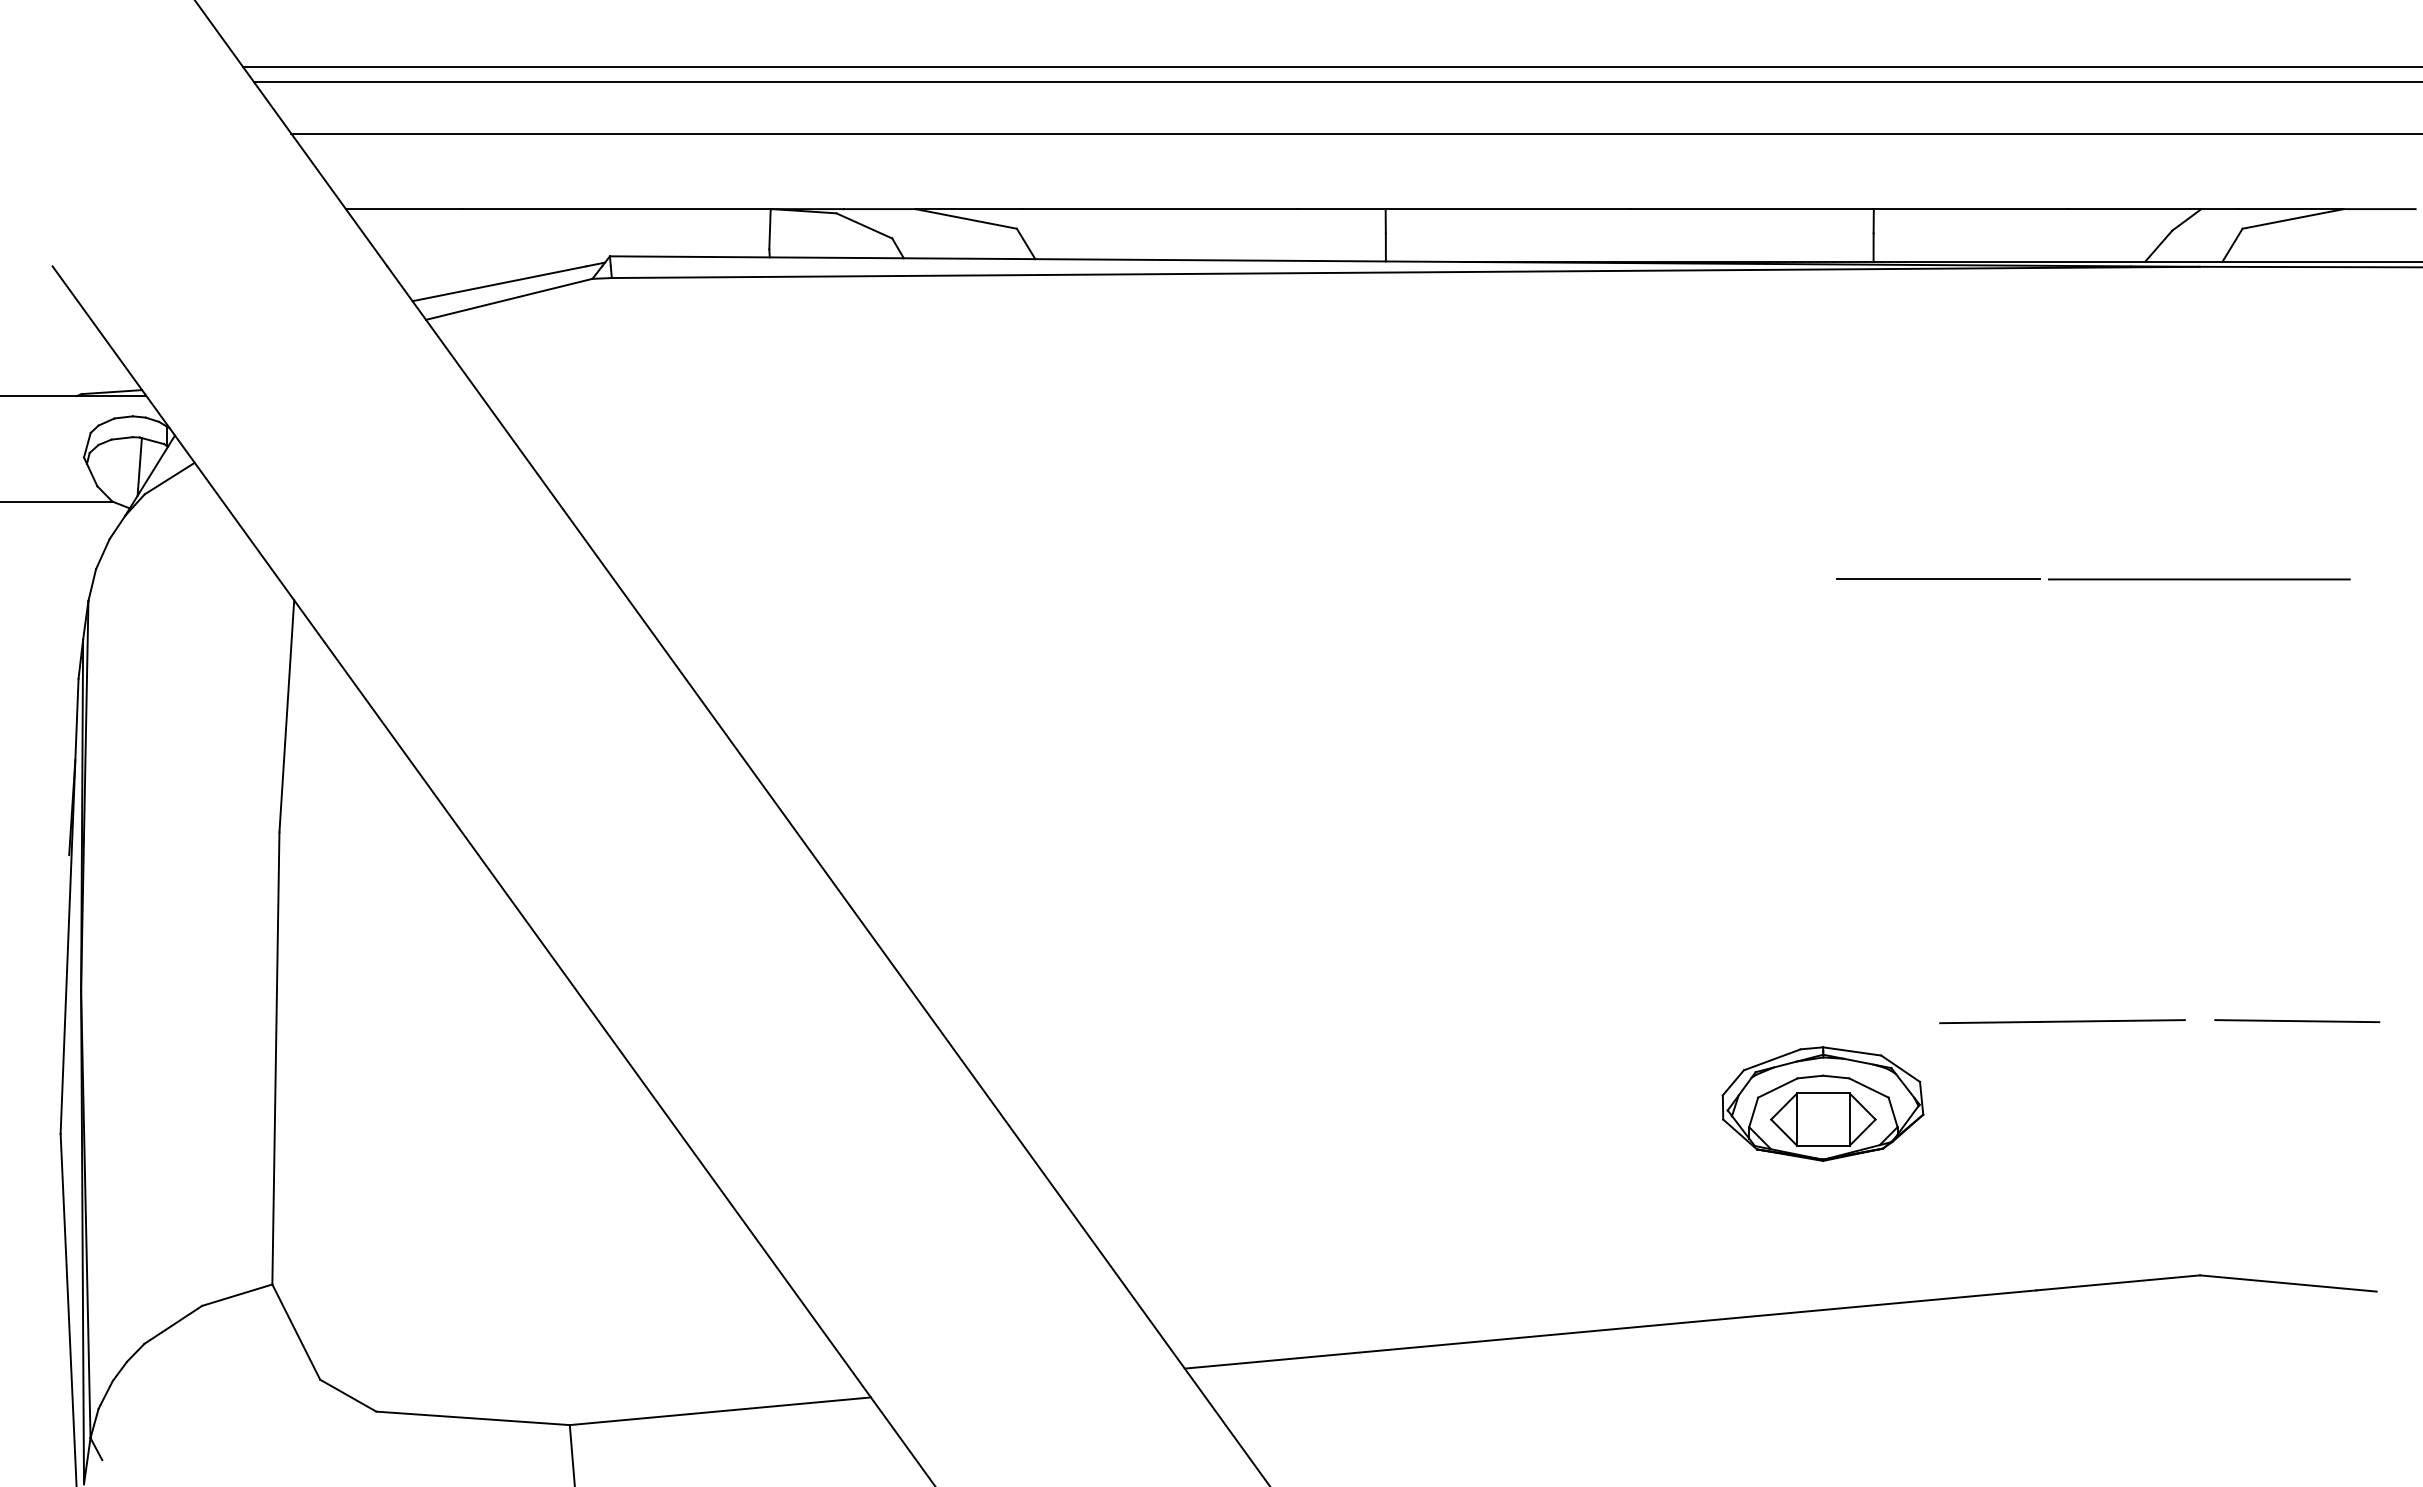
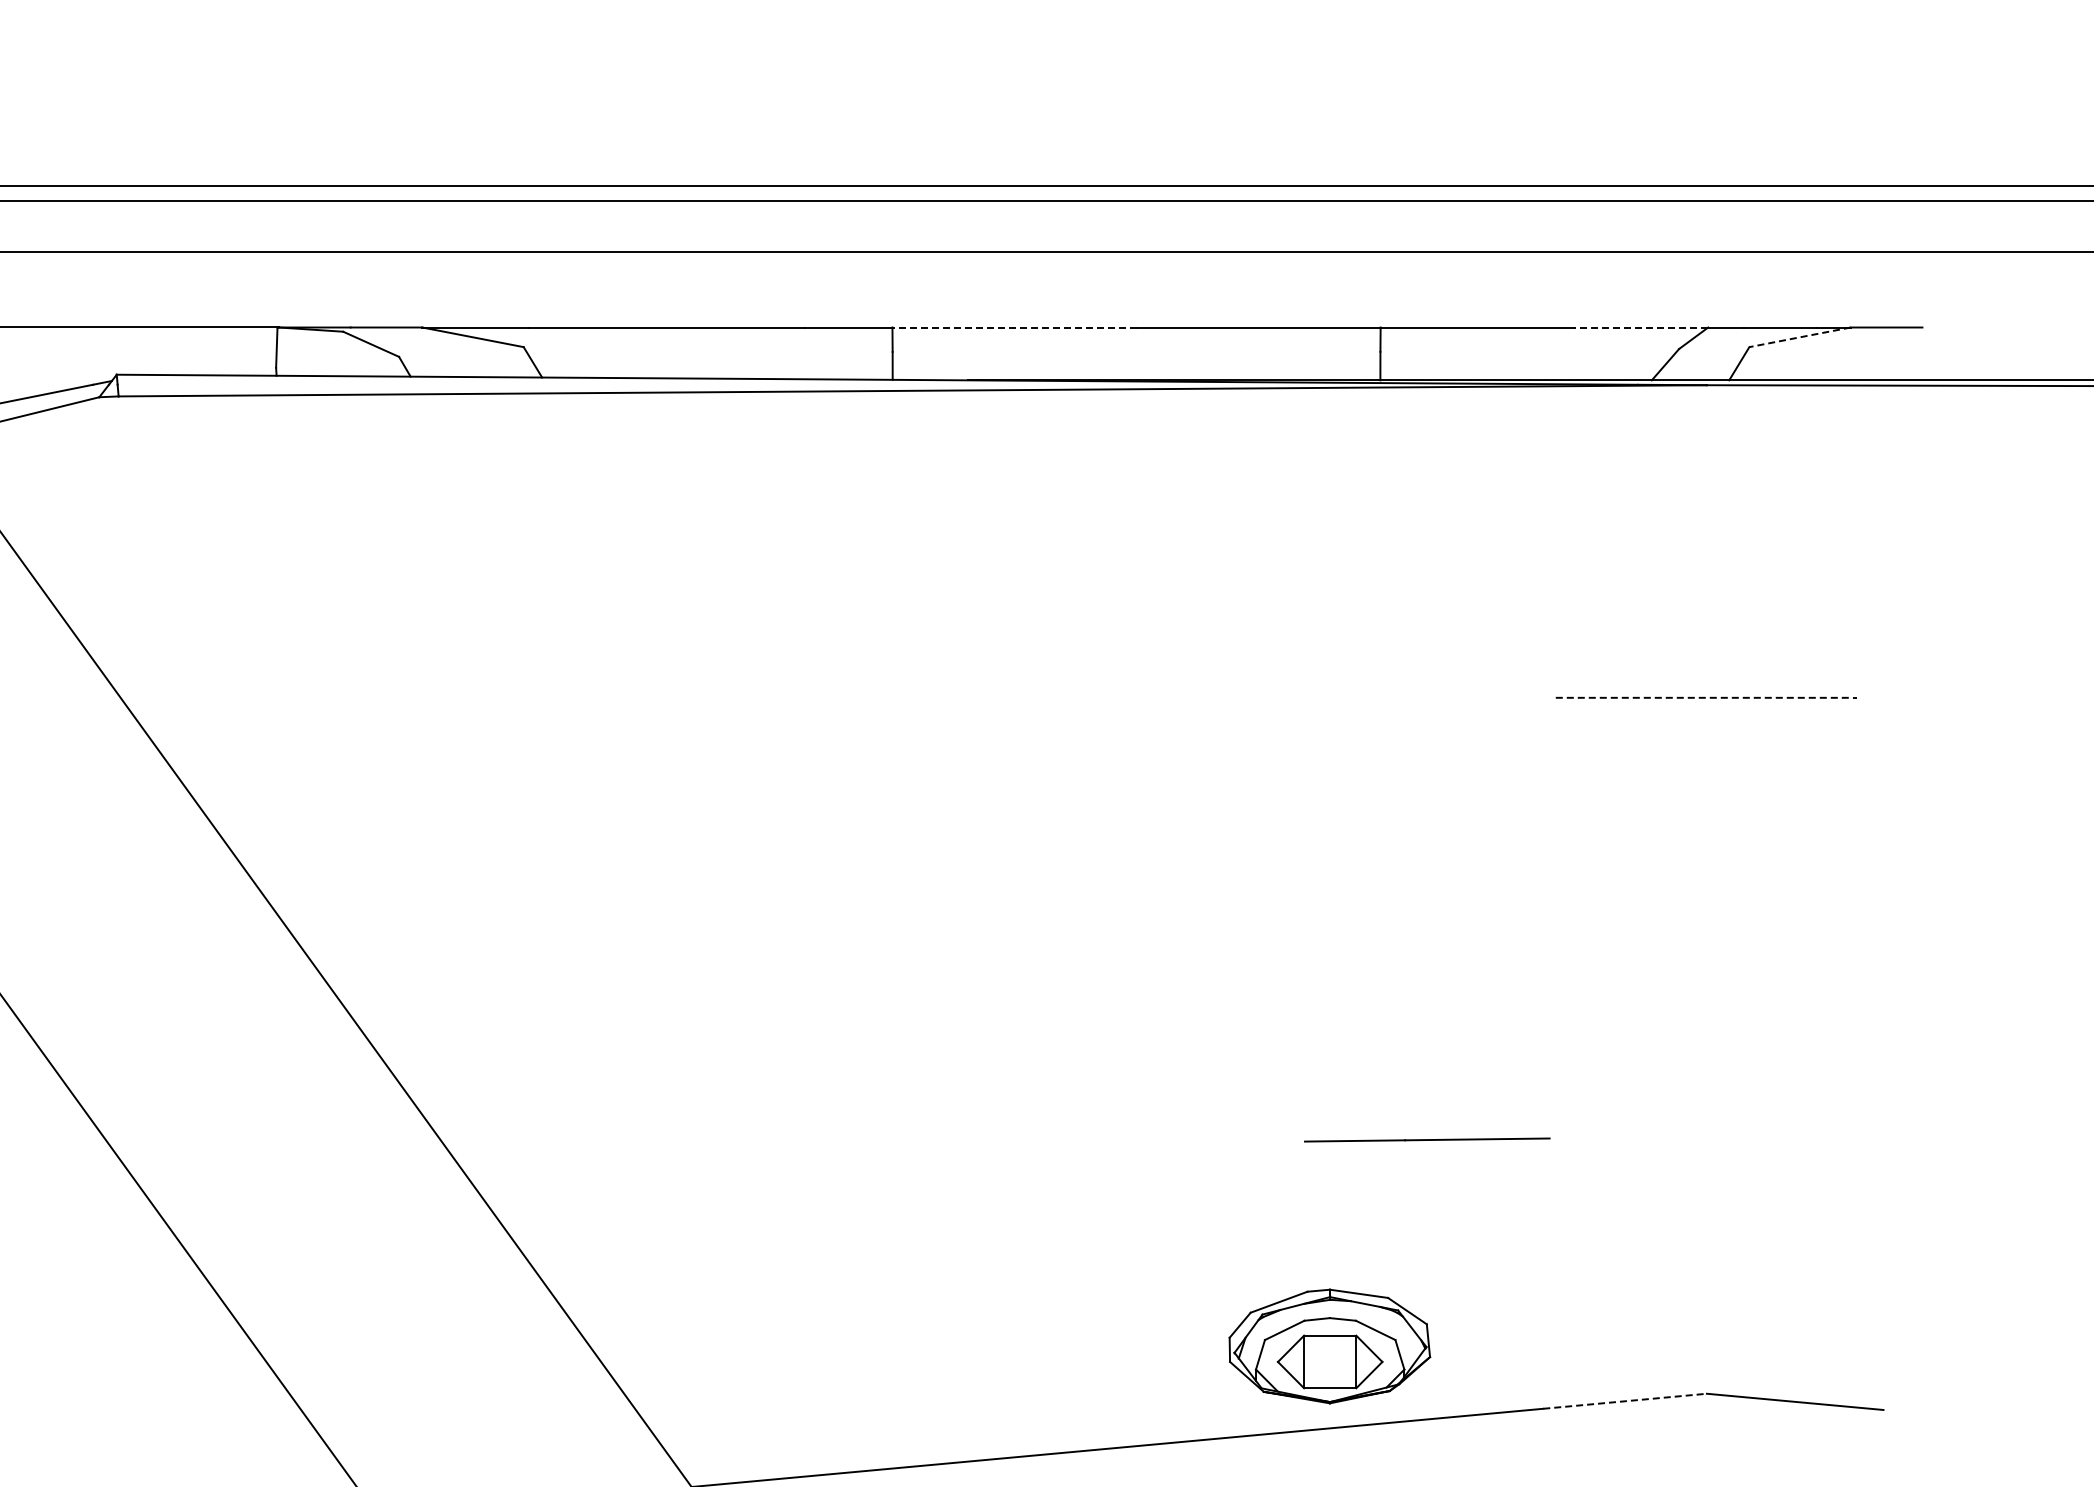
line: (1507, 209) -> (1014, 327), solid -> dashed
line: (2134, 209) -> (1641, 327), solid -> dashed
line: (2293, 218) -> (1800, 336), solid -> dashed
line: (1938, 579) -> (1445, 697), removed
line: (2199, 579) -> (1706, 697), solid -> dashed
line: (2062, 1021) -> (1427, 1139), moved
line: (2297, 1021) -> (1804, 1139), removed
part: (1822, 1103) -> (1329, 1345), moved
line: (2118, 1282) -> (1625, 1400), solid -> dashed

